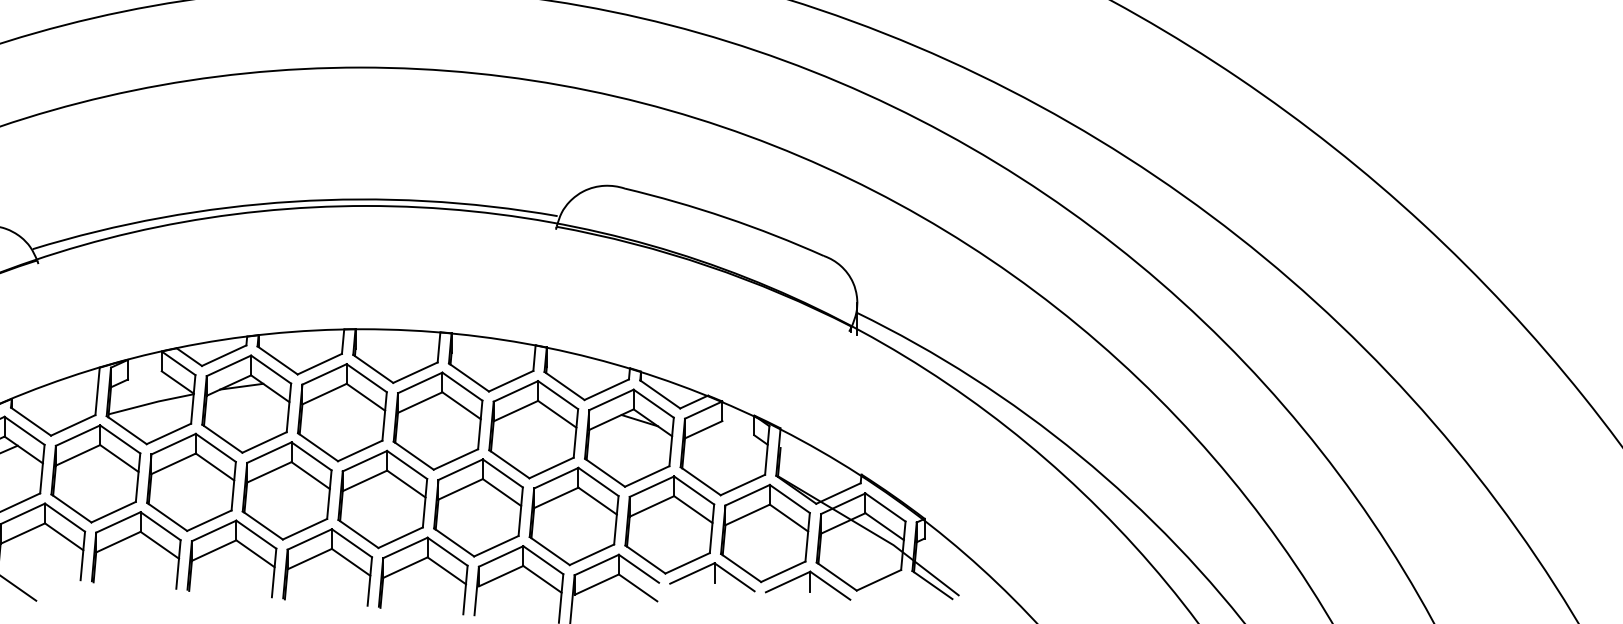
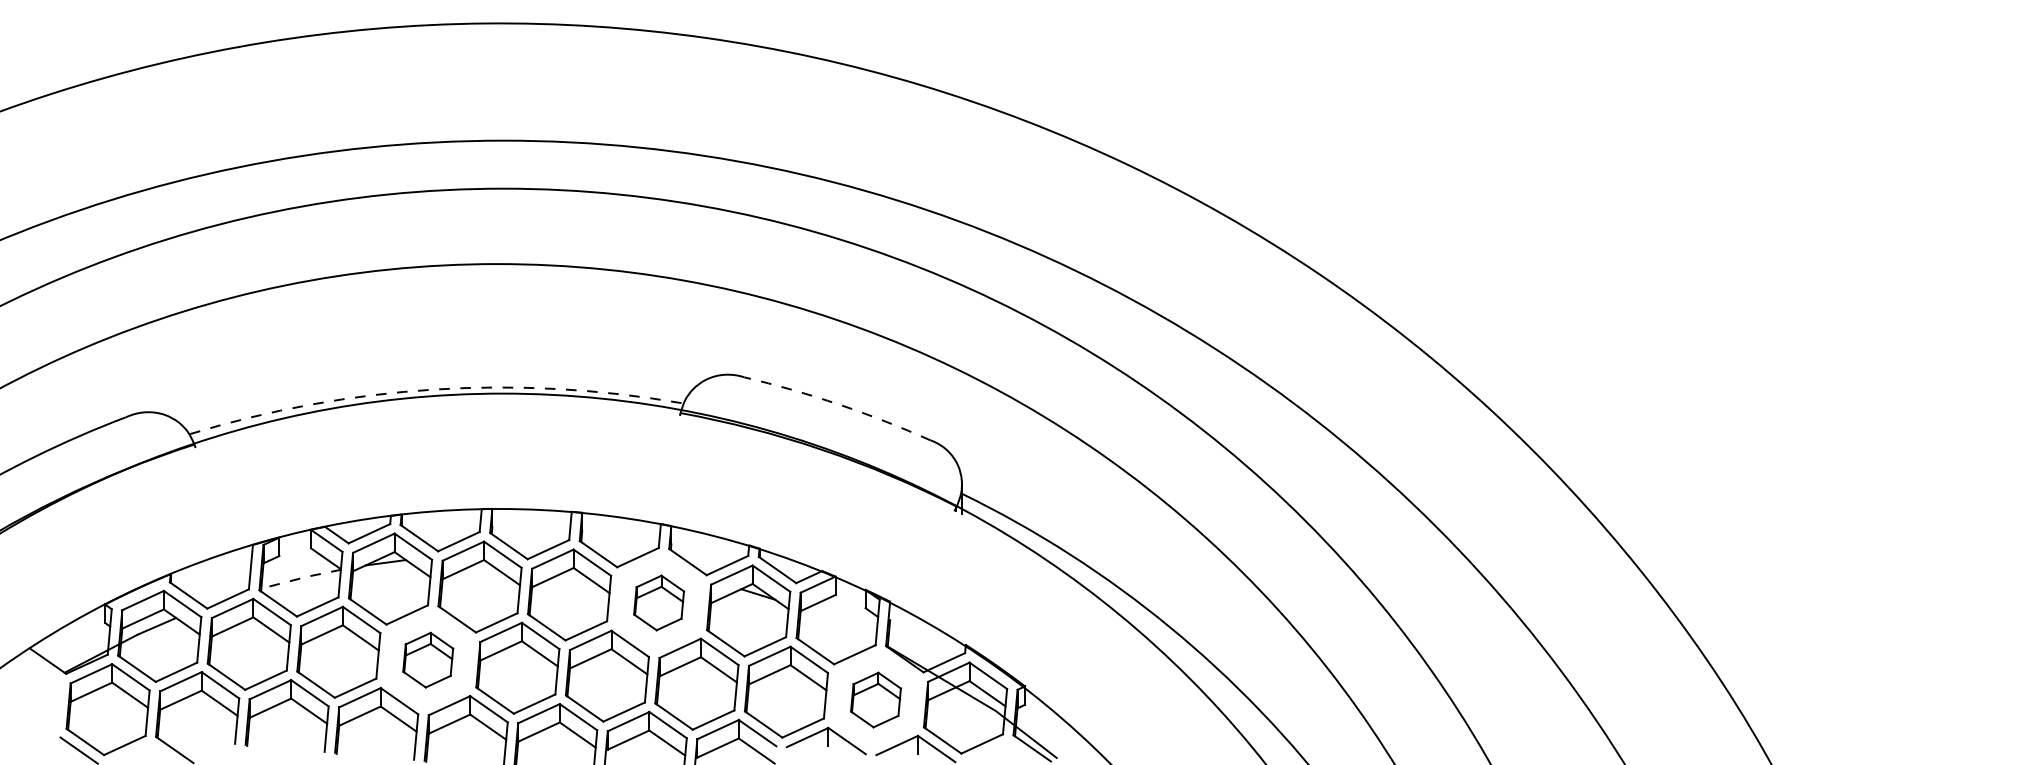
arc: (293, 201) -> (434, 389), solid -> dashed
arc: (726, 217) -> (839, 404), solid -> dashed
line: (151, 403) -> (301, 578), solid -> dashed
part: (533, 429) -> (658, 602), size x0.6
part: (286, 490) -> (427, 659), size x0.6
part: (764, 532) -> (875, 699), size x0.6

